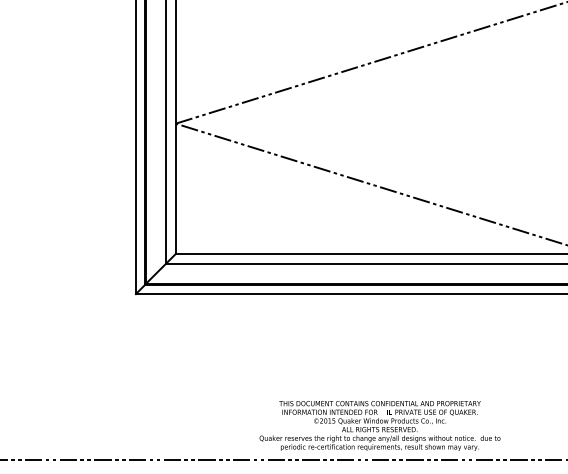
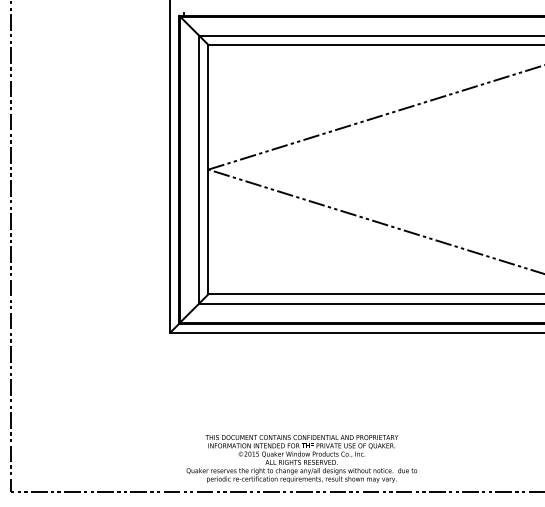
text: (379, 425) -> (301, 458), moved

